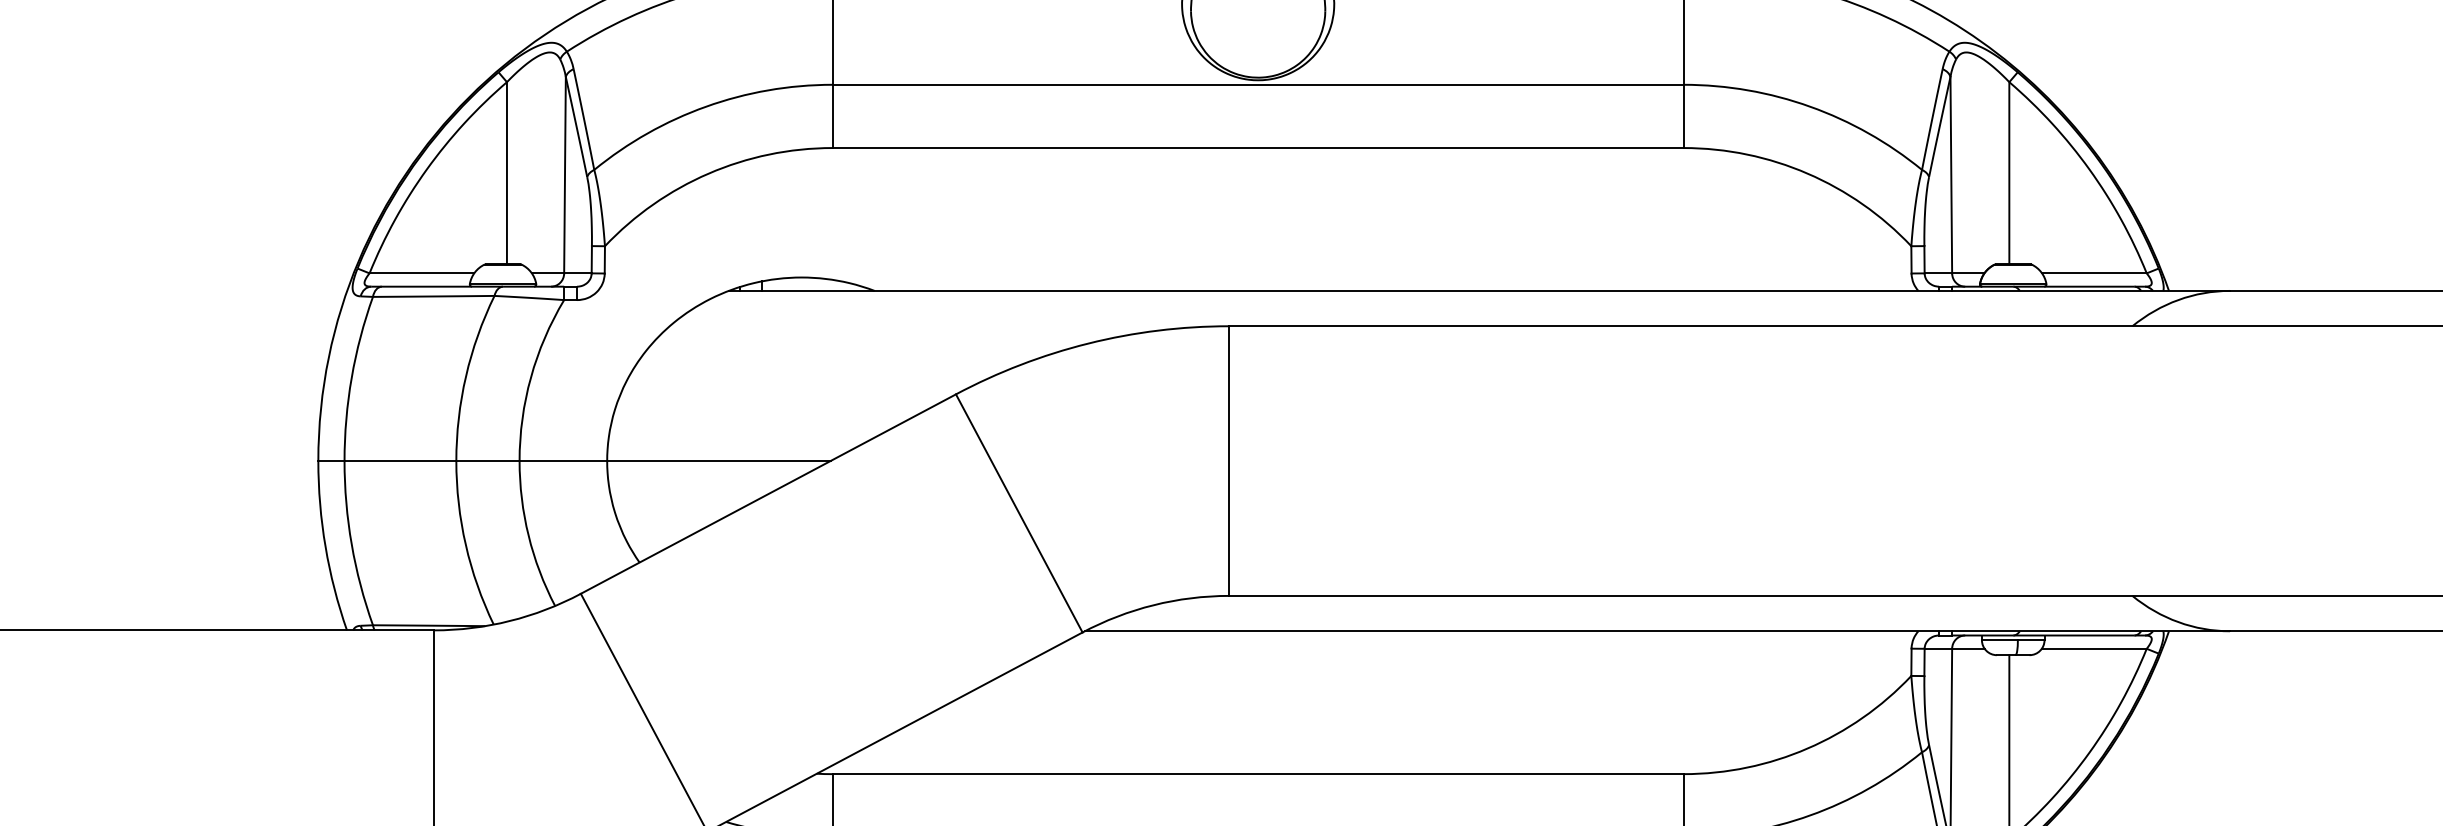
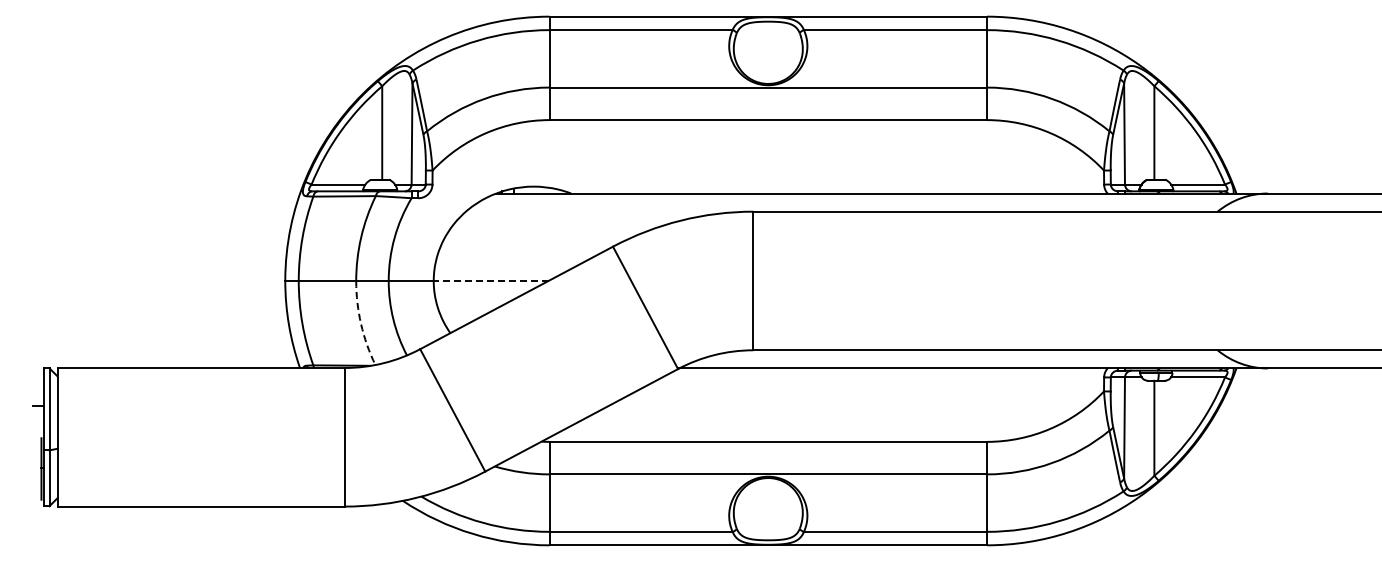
line: (717, 462) -> (490, 281), solid -> dashed
arc: (466, 545) -> (361, 324), solid -> dashed

